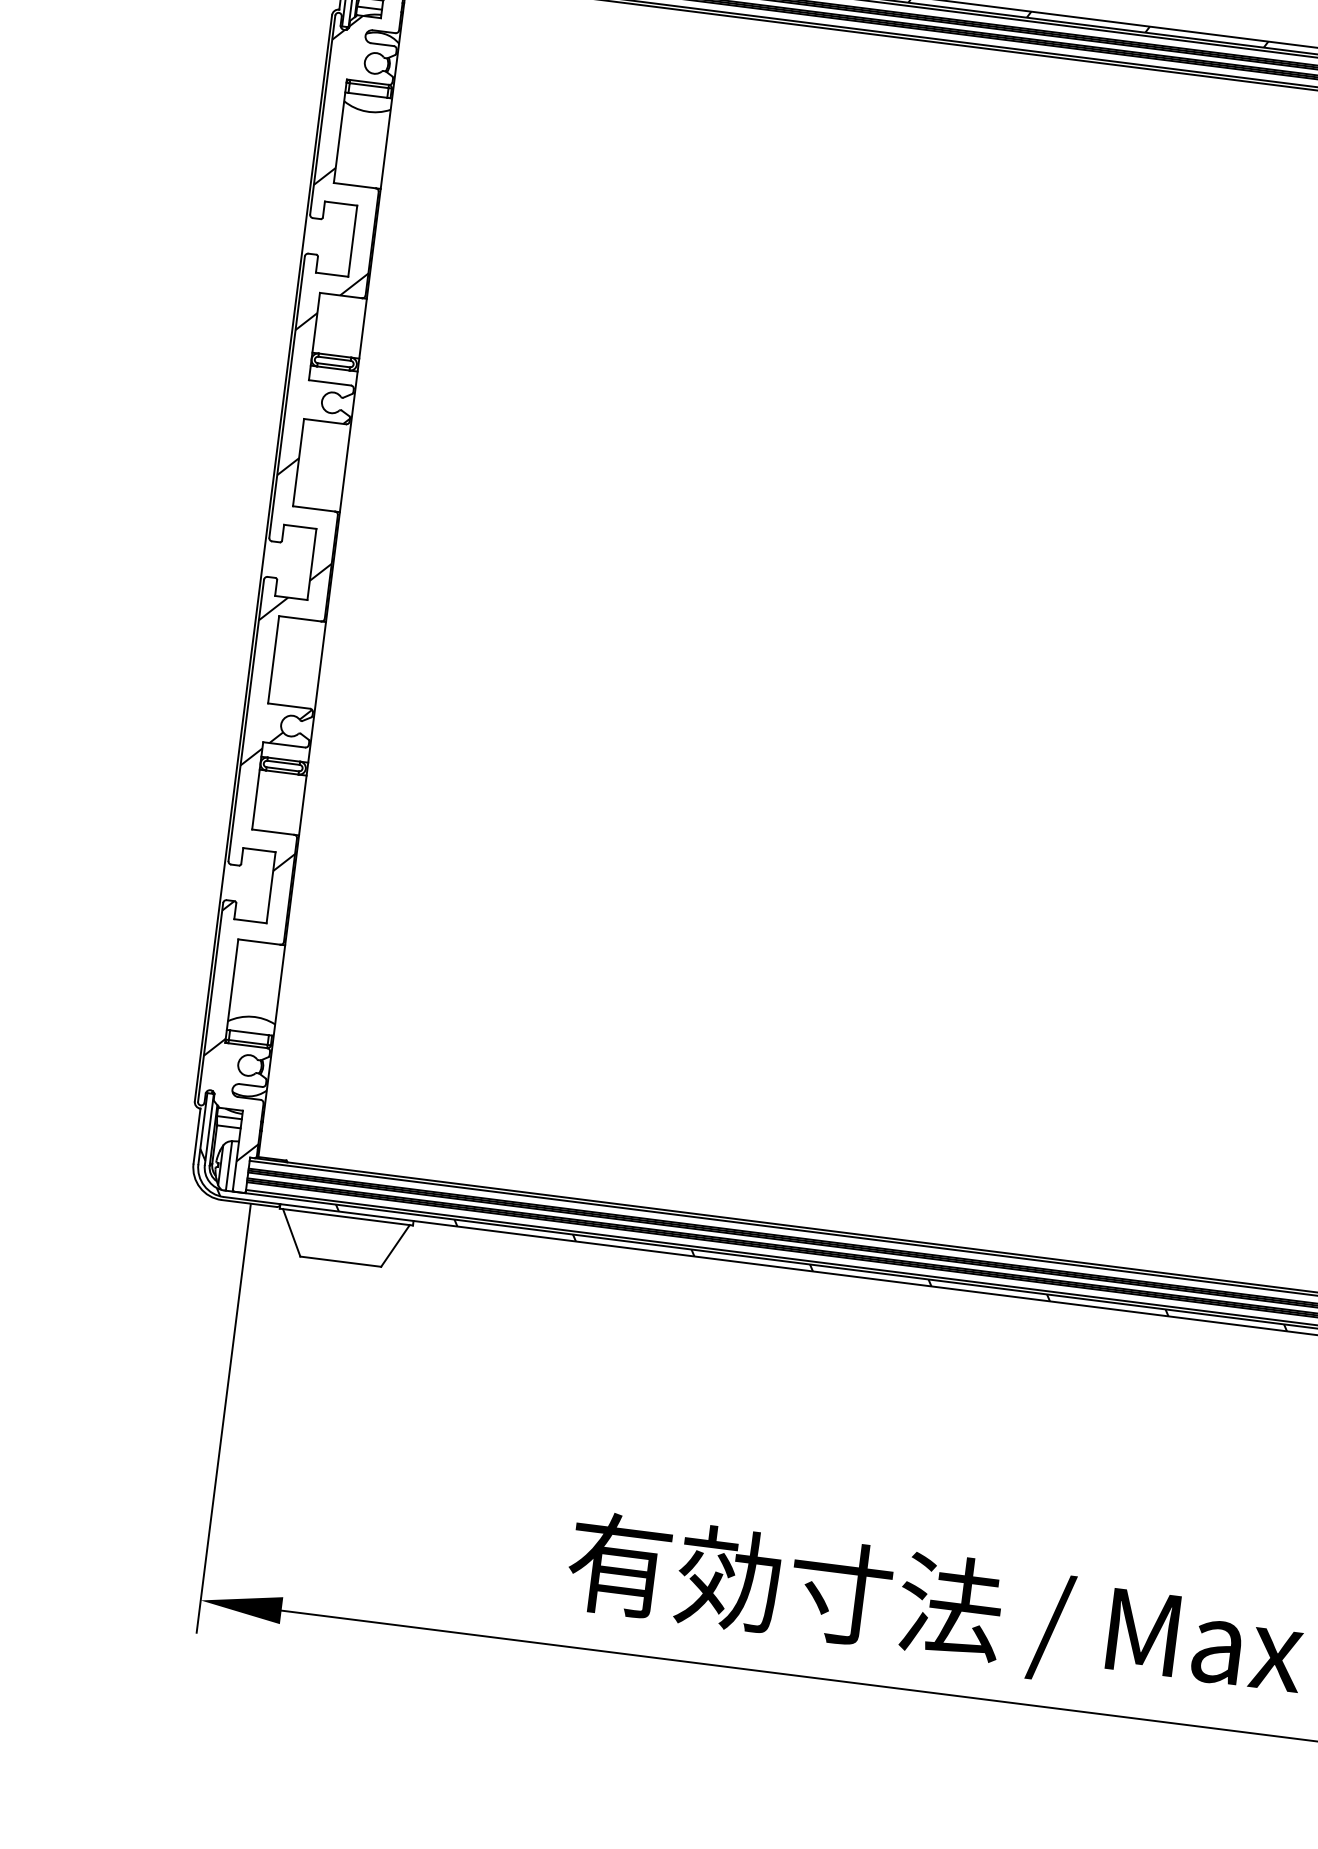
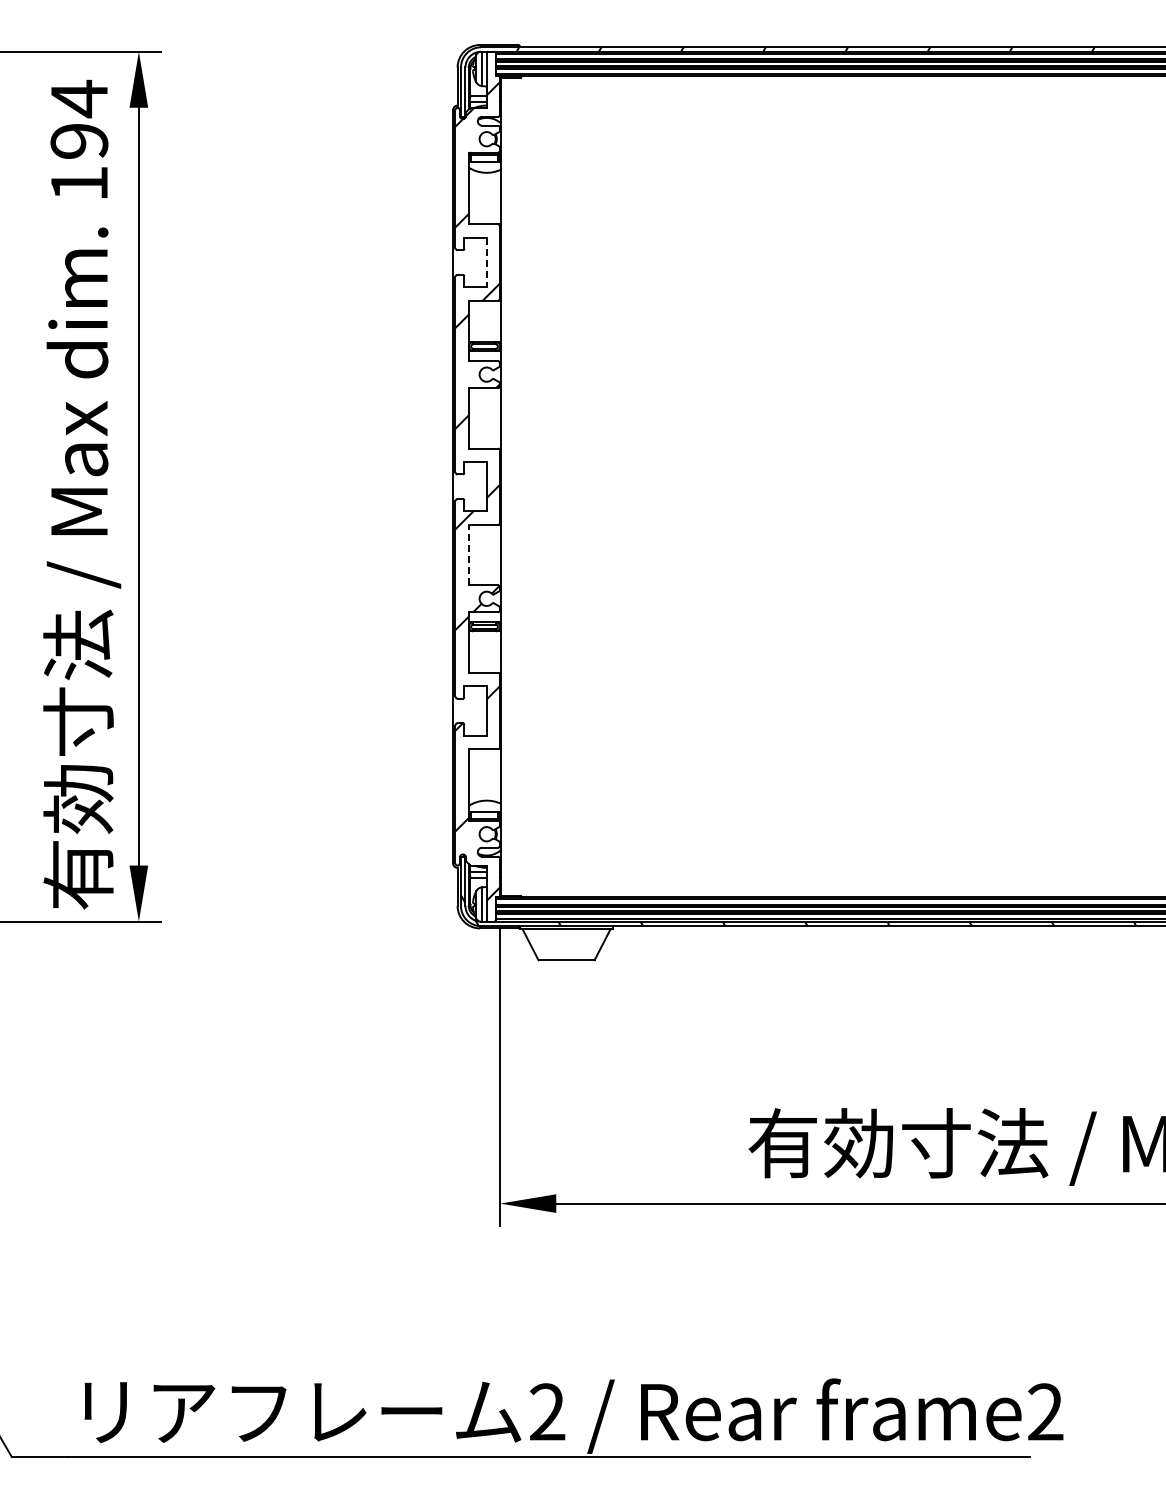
line: (352, 241) -> (486, 262), solid -> dashed
line: (273, 658) -> (468, 554), solid -> dashed

